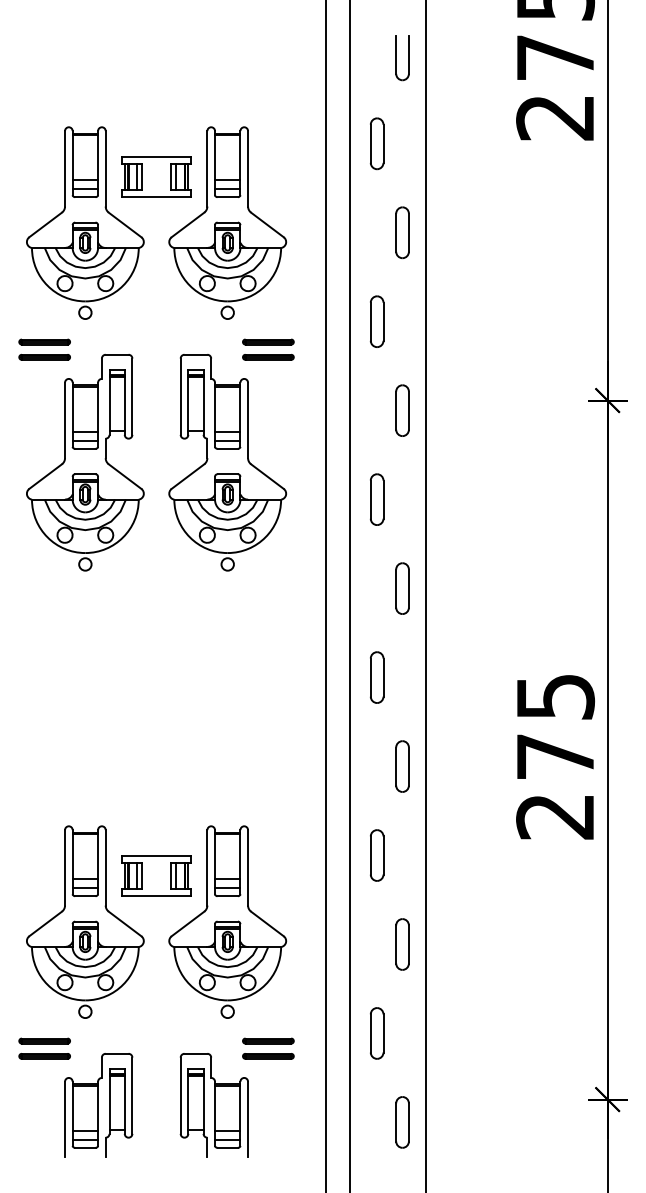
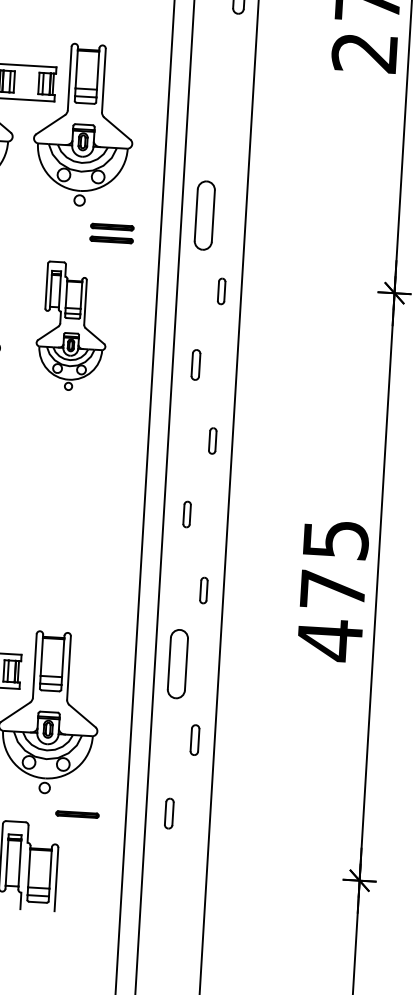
part: (376, 143) -> (213, 65), removed
part: (402, 232) -> (230, 141), removed
part: (376, 321) -> (204, 215), size x1.6
part: (402, 410) -> (221, 291), size x0.6
part: (227, 462) -> (71, 326), size x0.7
part: (377, 499) -> (196, 364), size x0.7
part: (402, 588) -> (212, 440), size x0.6
part: (377, 677) -> (187, 514), size x0.6
part: (402, 766) -> (203, 590), size x0.6
text: (554, 816) -> (329, 640), 275 -> 475
part: (377, 855) -> (178, 664), size x1.6
part: (402, 944) -> (194, 740), size x0.7
part: (377, 1033) -> (169, 813), size x0.7
part: (268, 1056) -> (76, 827), removed
part: (402, 1122) -> (186, 889), removed

